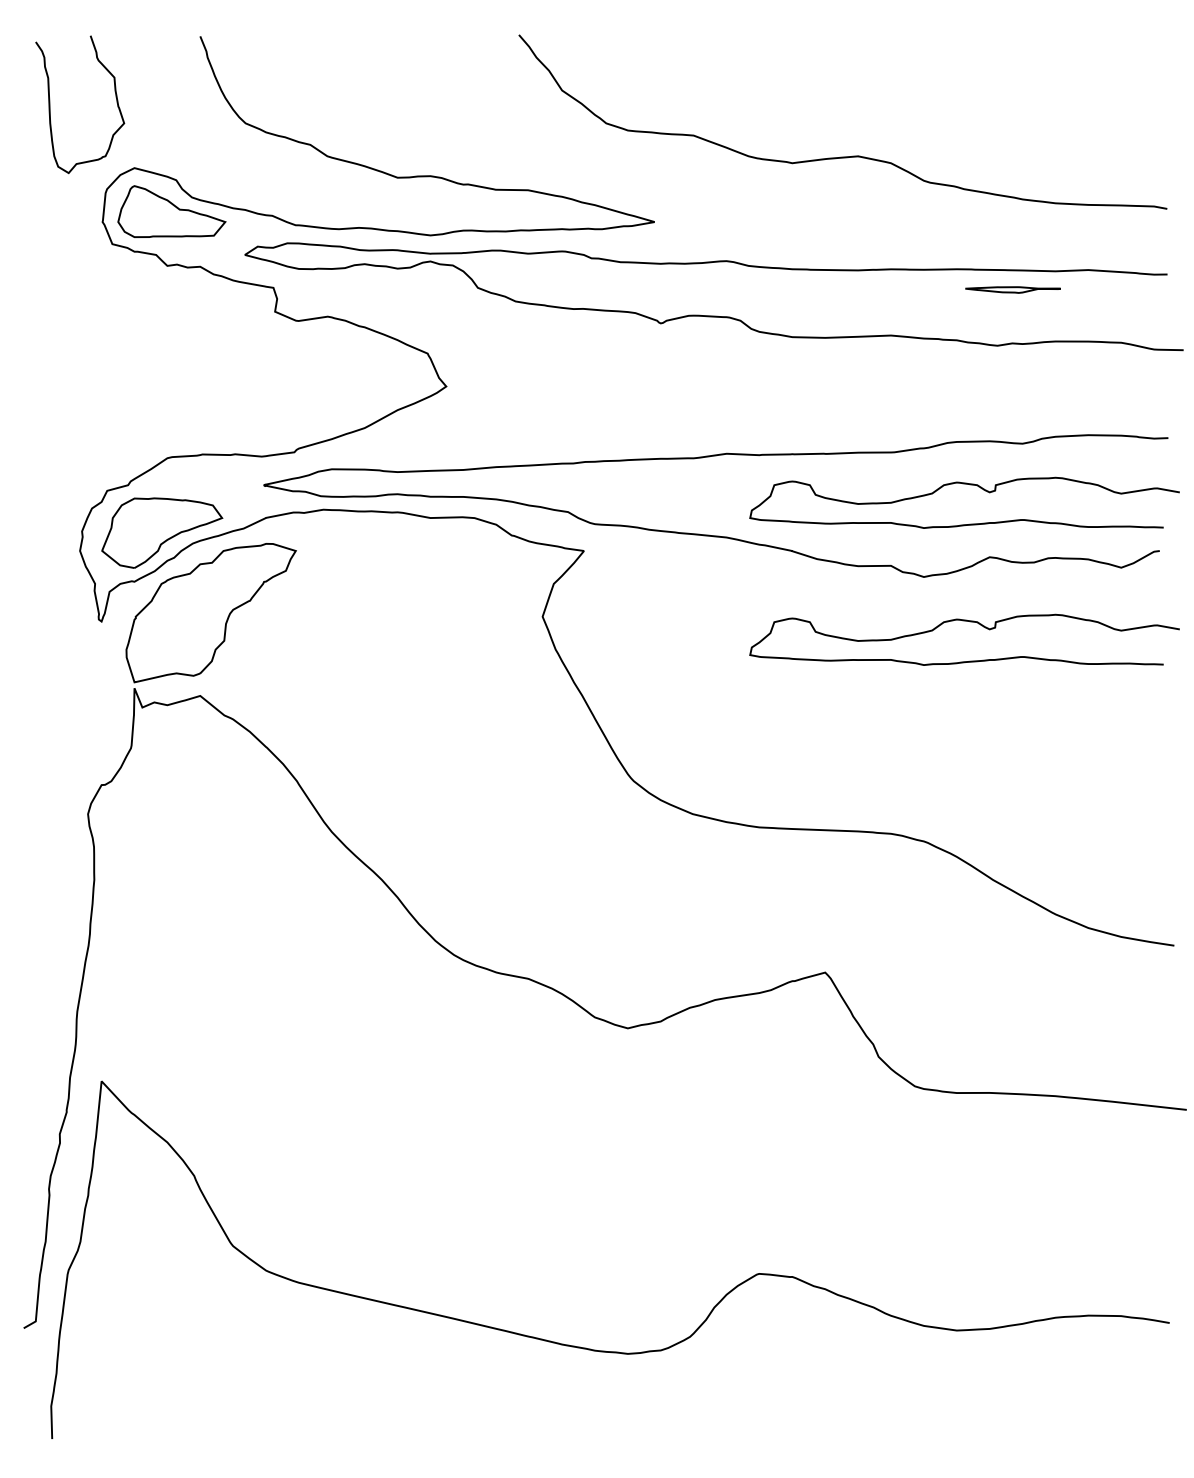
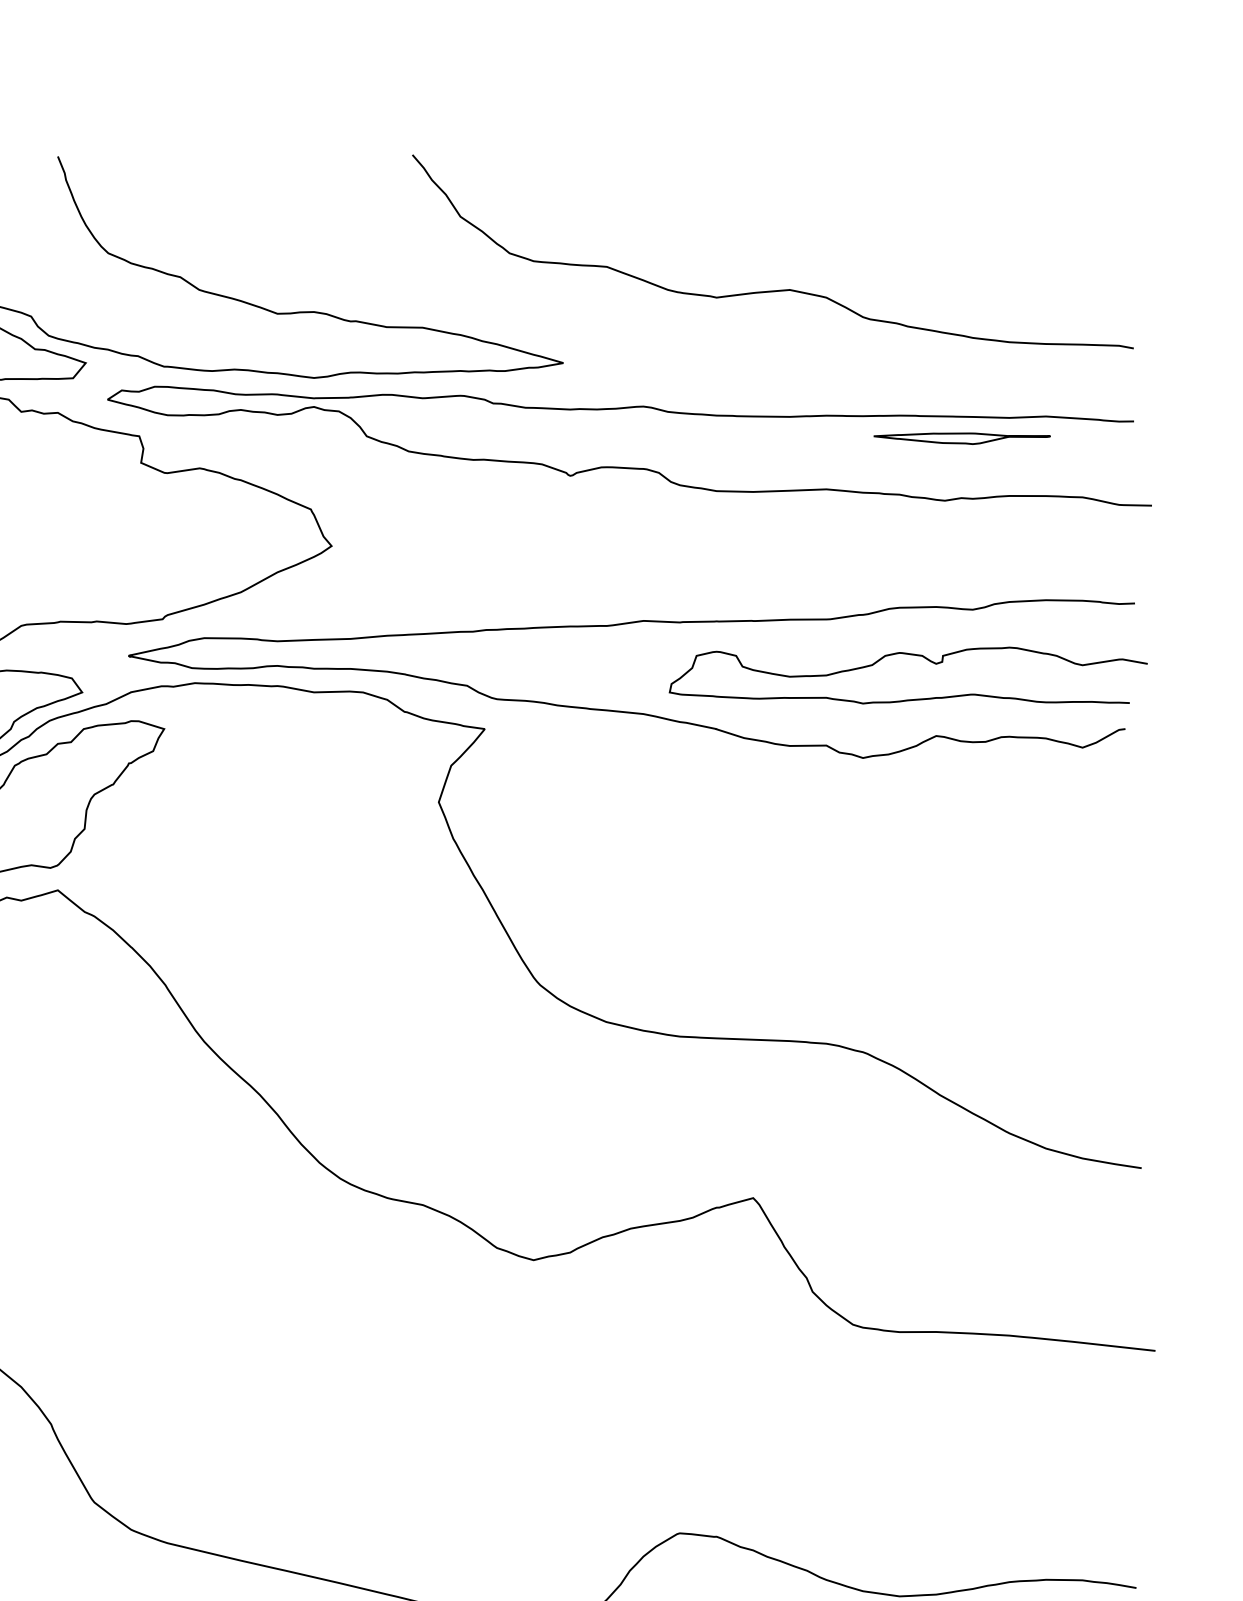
part: (1012, 289) -> (961, 438), size x1.67
curve: (964, 621) -> (908, 807), removed

